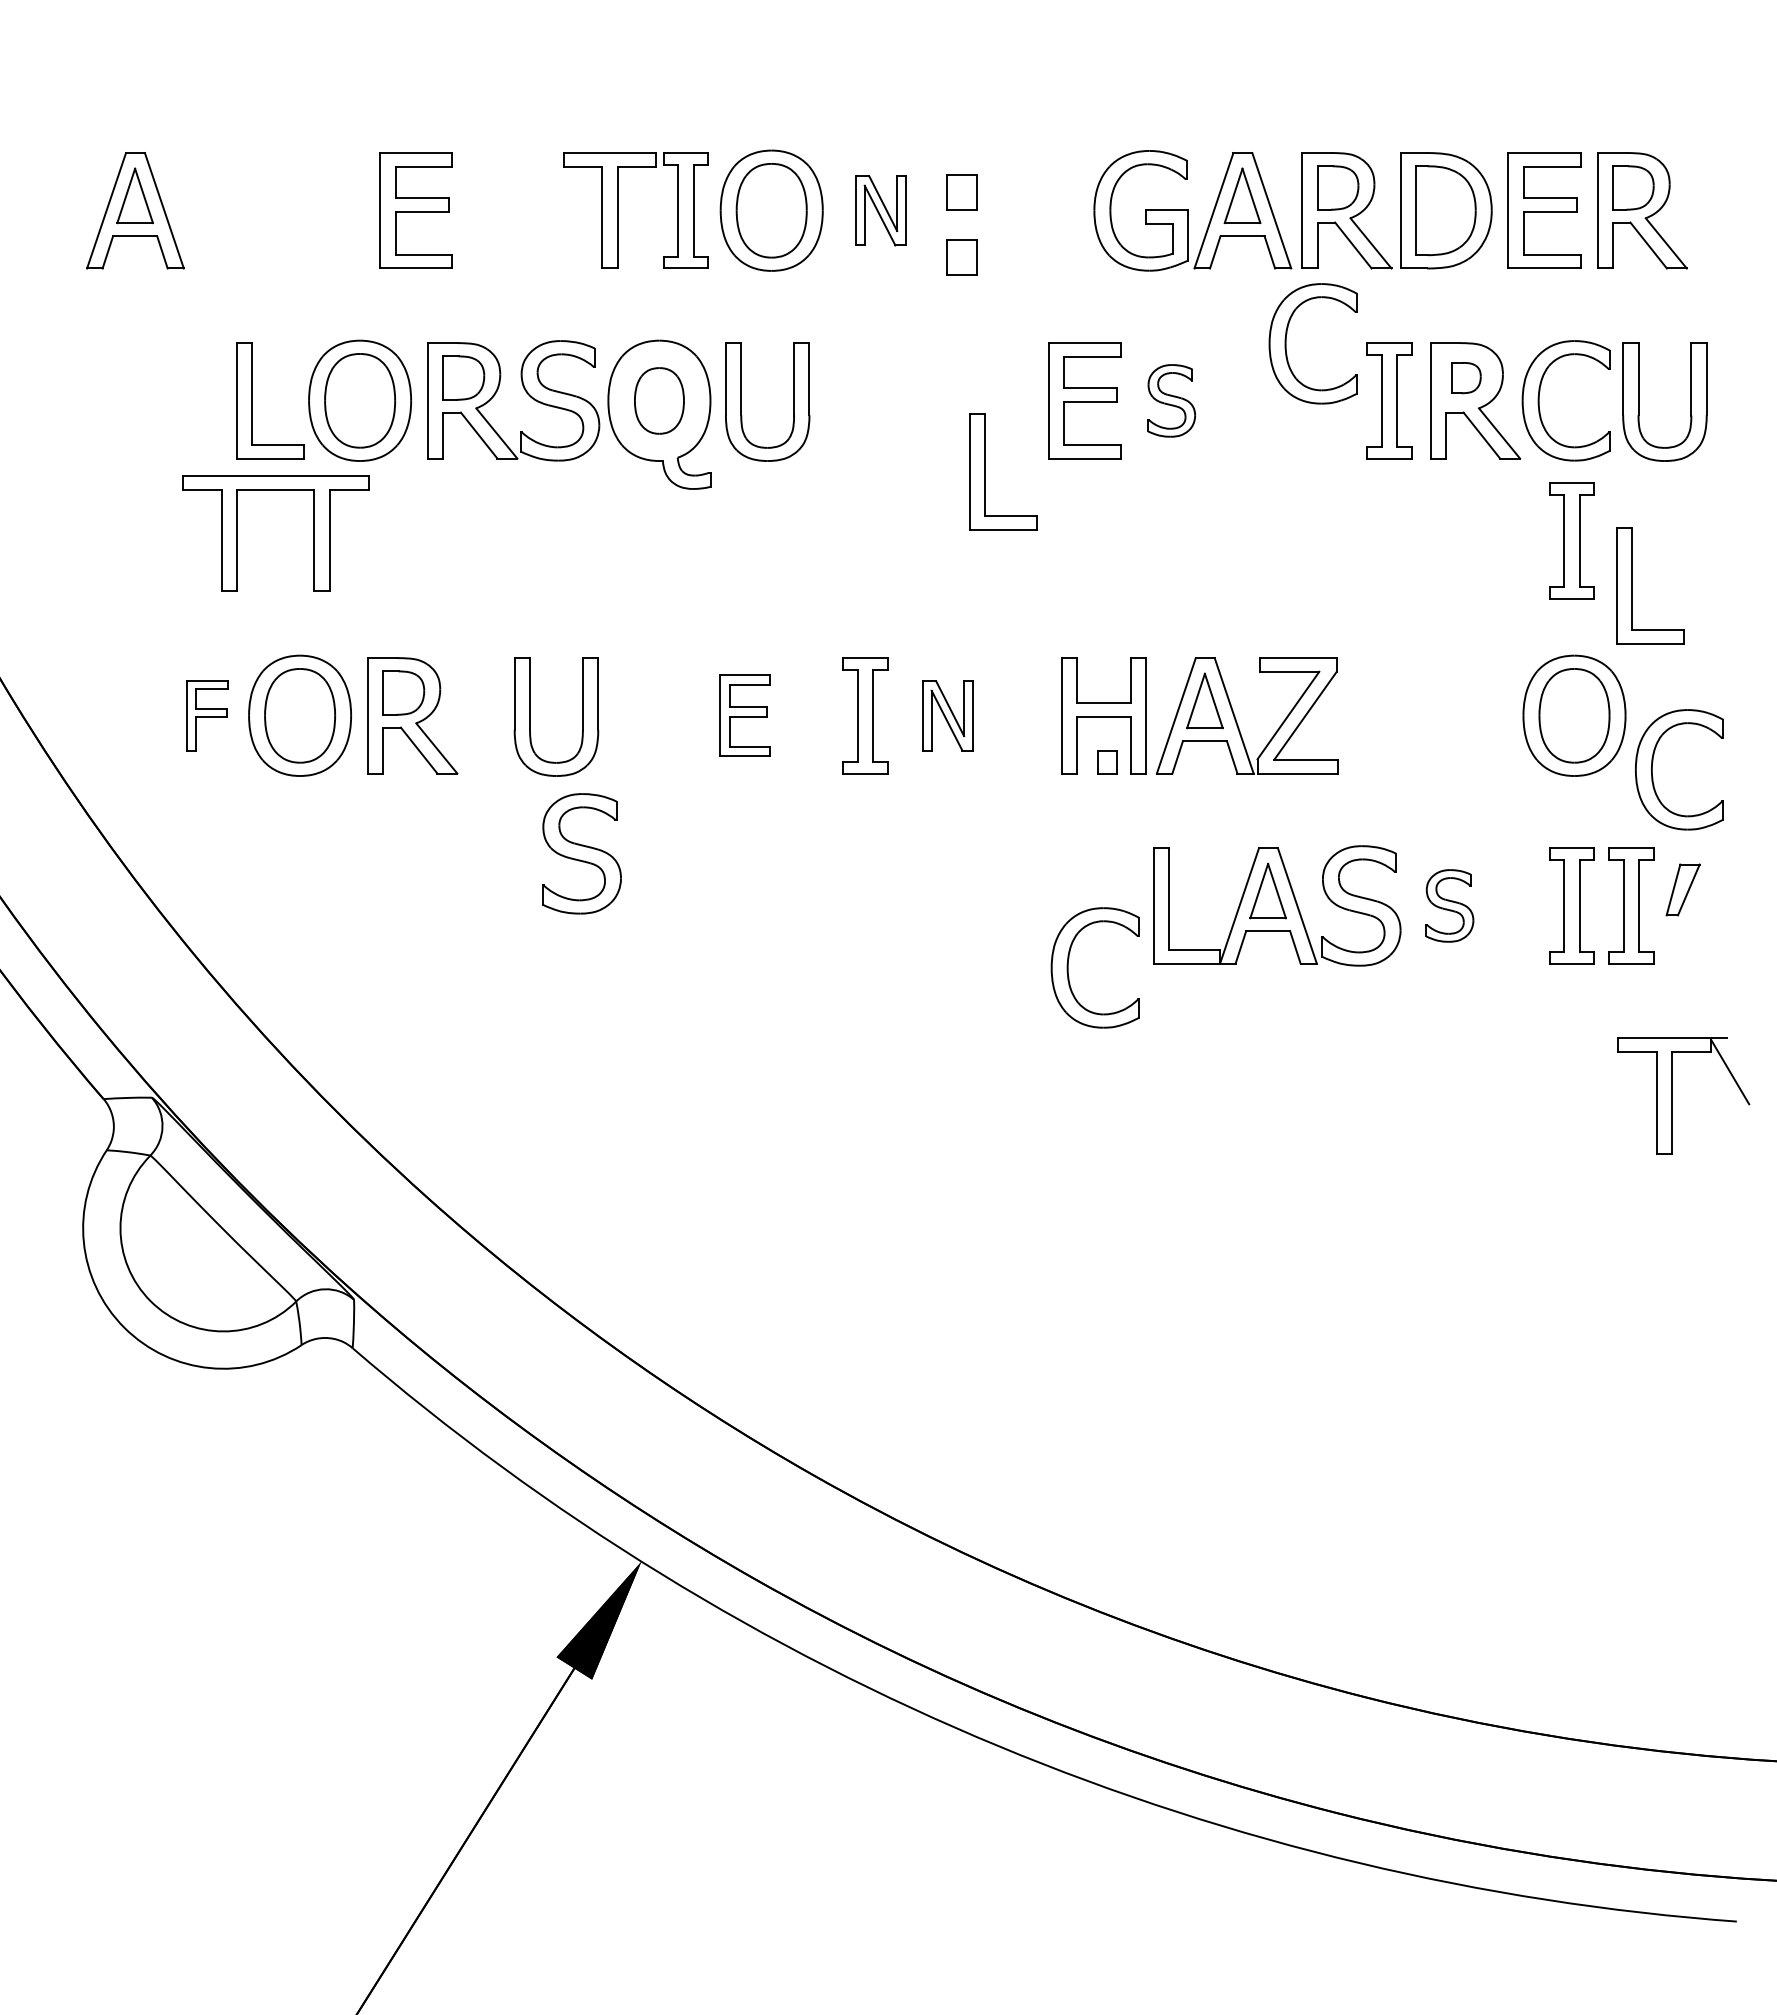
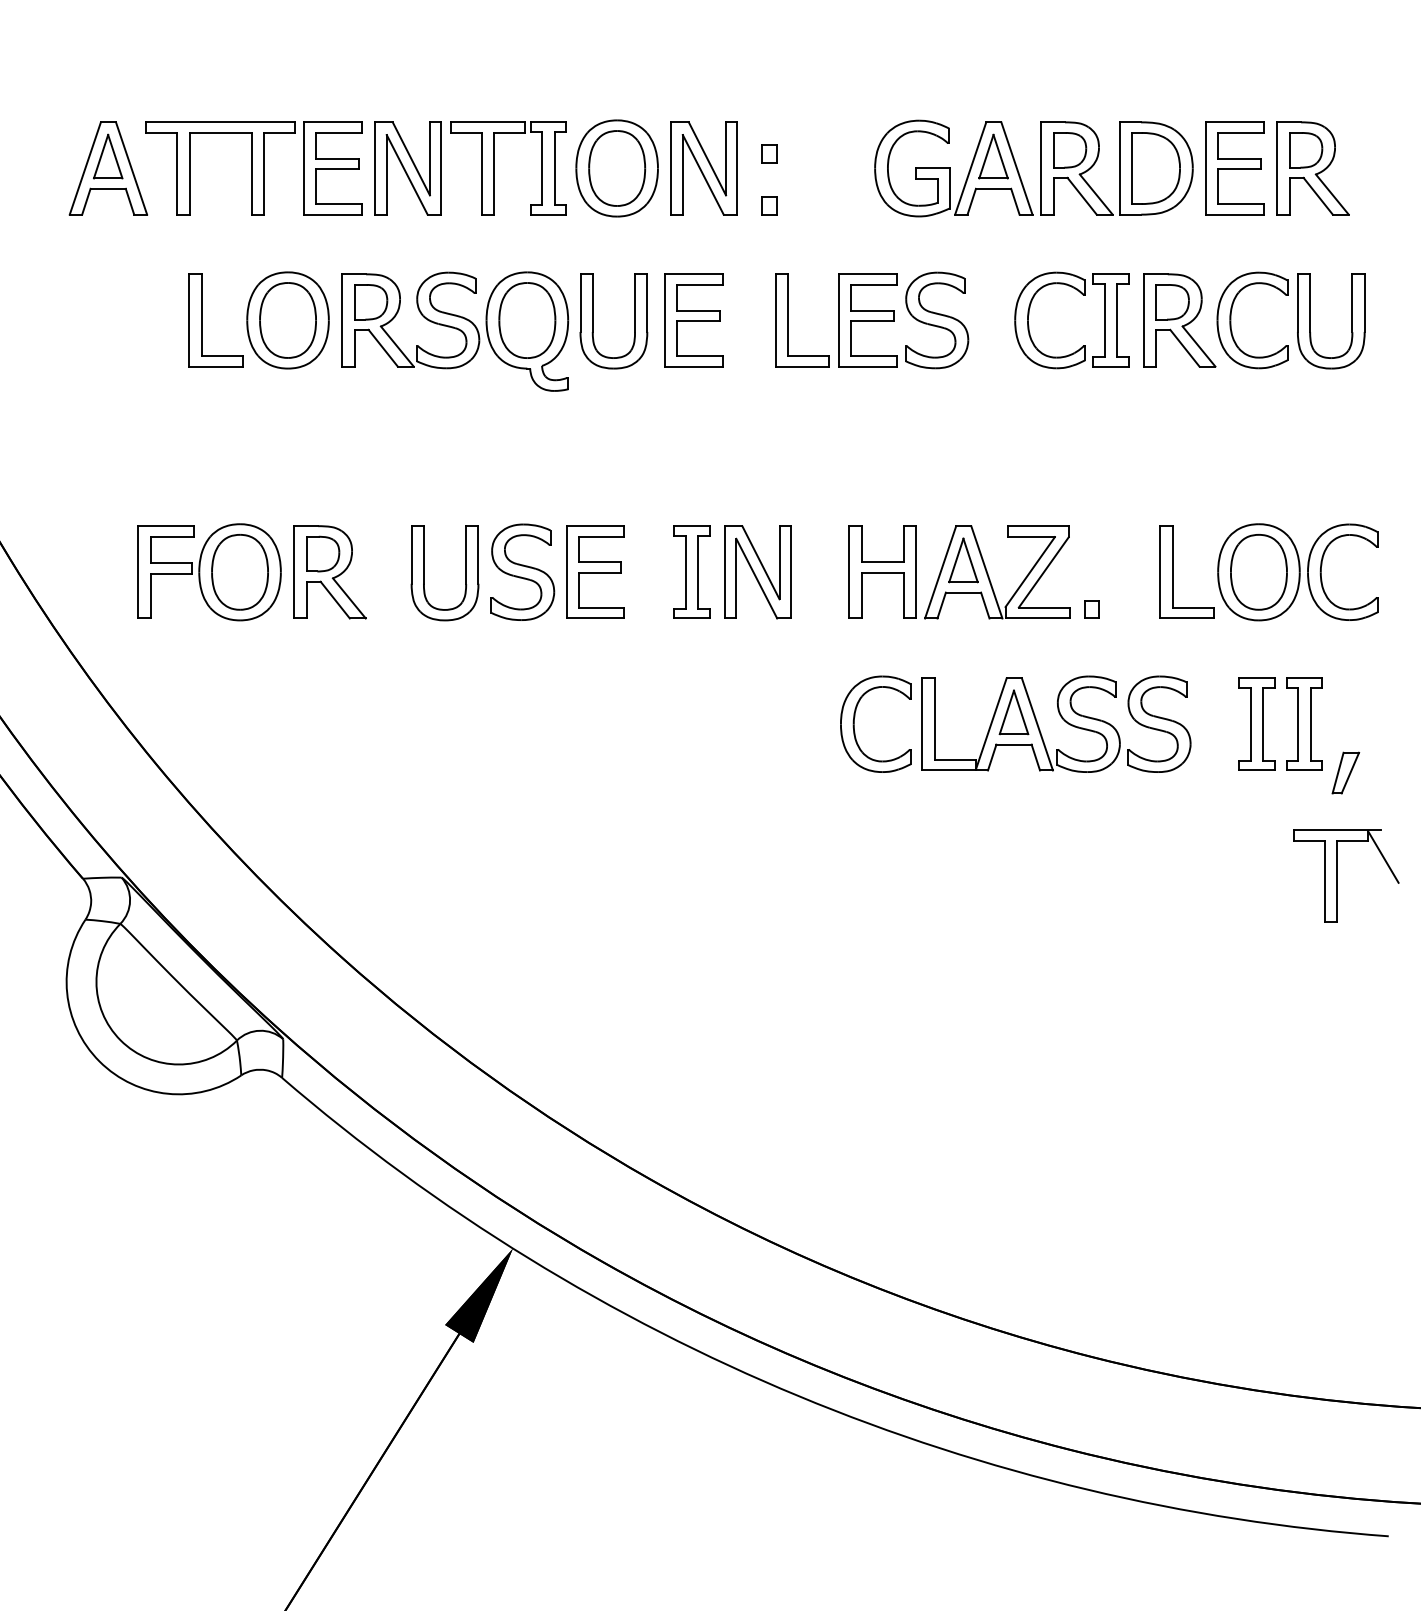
part: (961, 192) -> (768, 153), size x0.62
part: (510, 210) -> (408, 168), added
part: (880, 210) -> (704, 168), size x1.67
part: (961, 256) -> (768, 205), size x0.62
part: (1286, 343) -> (1028, 320), moved
part: (1466, 377) -> (1172, 301), size x1.43
part: (659, 400) -> (527, 320), size x1.43
part: (867, 400) -> (693, 320), added
part: (1171, 400) -> (936, 320), size x1.67
part: (985, 471) -> (788, 320), moved
part: (237, 533) -> (190, 168), moved
part: (1571, 540) -> (1256, 432), removed
part: (1632, 585) -> (1172, 572), moved
part: (207, 715) -> (166, 572), size x1.67
part: (744, 715) -> (595, 572), size x1.43
part: (947, 715) -> (757, 572), size x1.67
part: (1107, 762) -> (1091, 609), moved
part: (1653, 762) -> (1322, 566), moved
part: (581, 853) -> (522, 572), moved
part: (1682, 889) -> (1345, 772), moved
part: (1449, 905) -> (1159, 723), size x1.67
part: (1068, 967) -> (854, 723), moved

